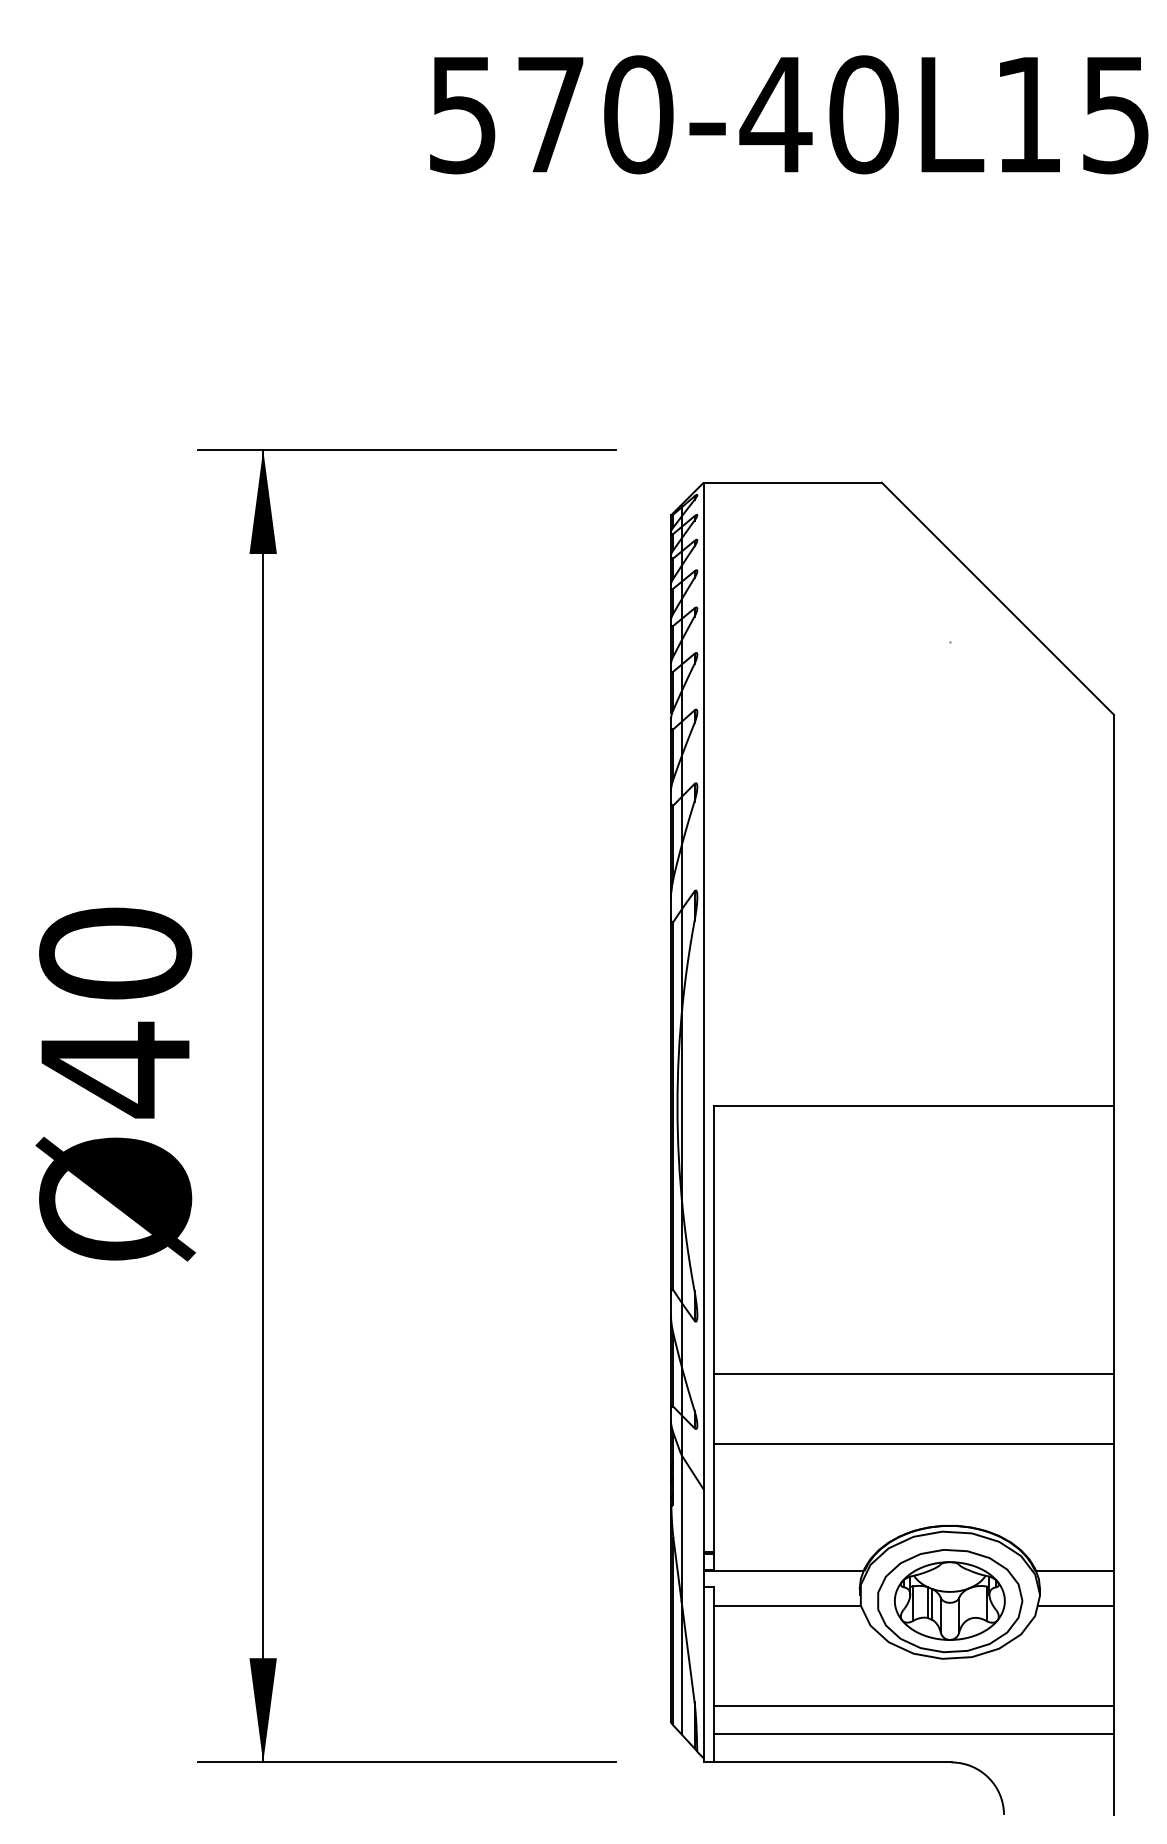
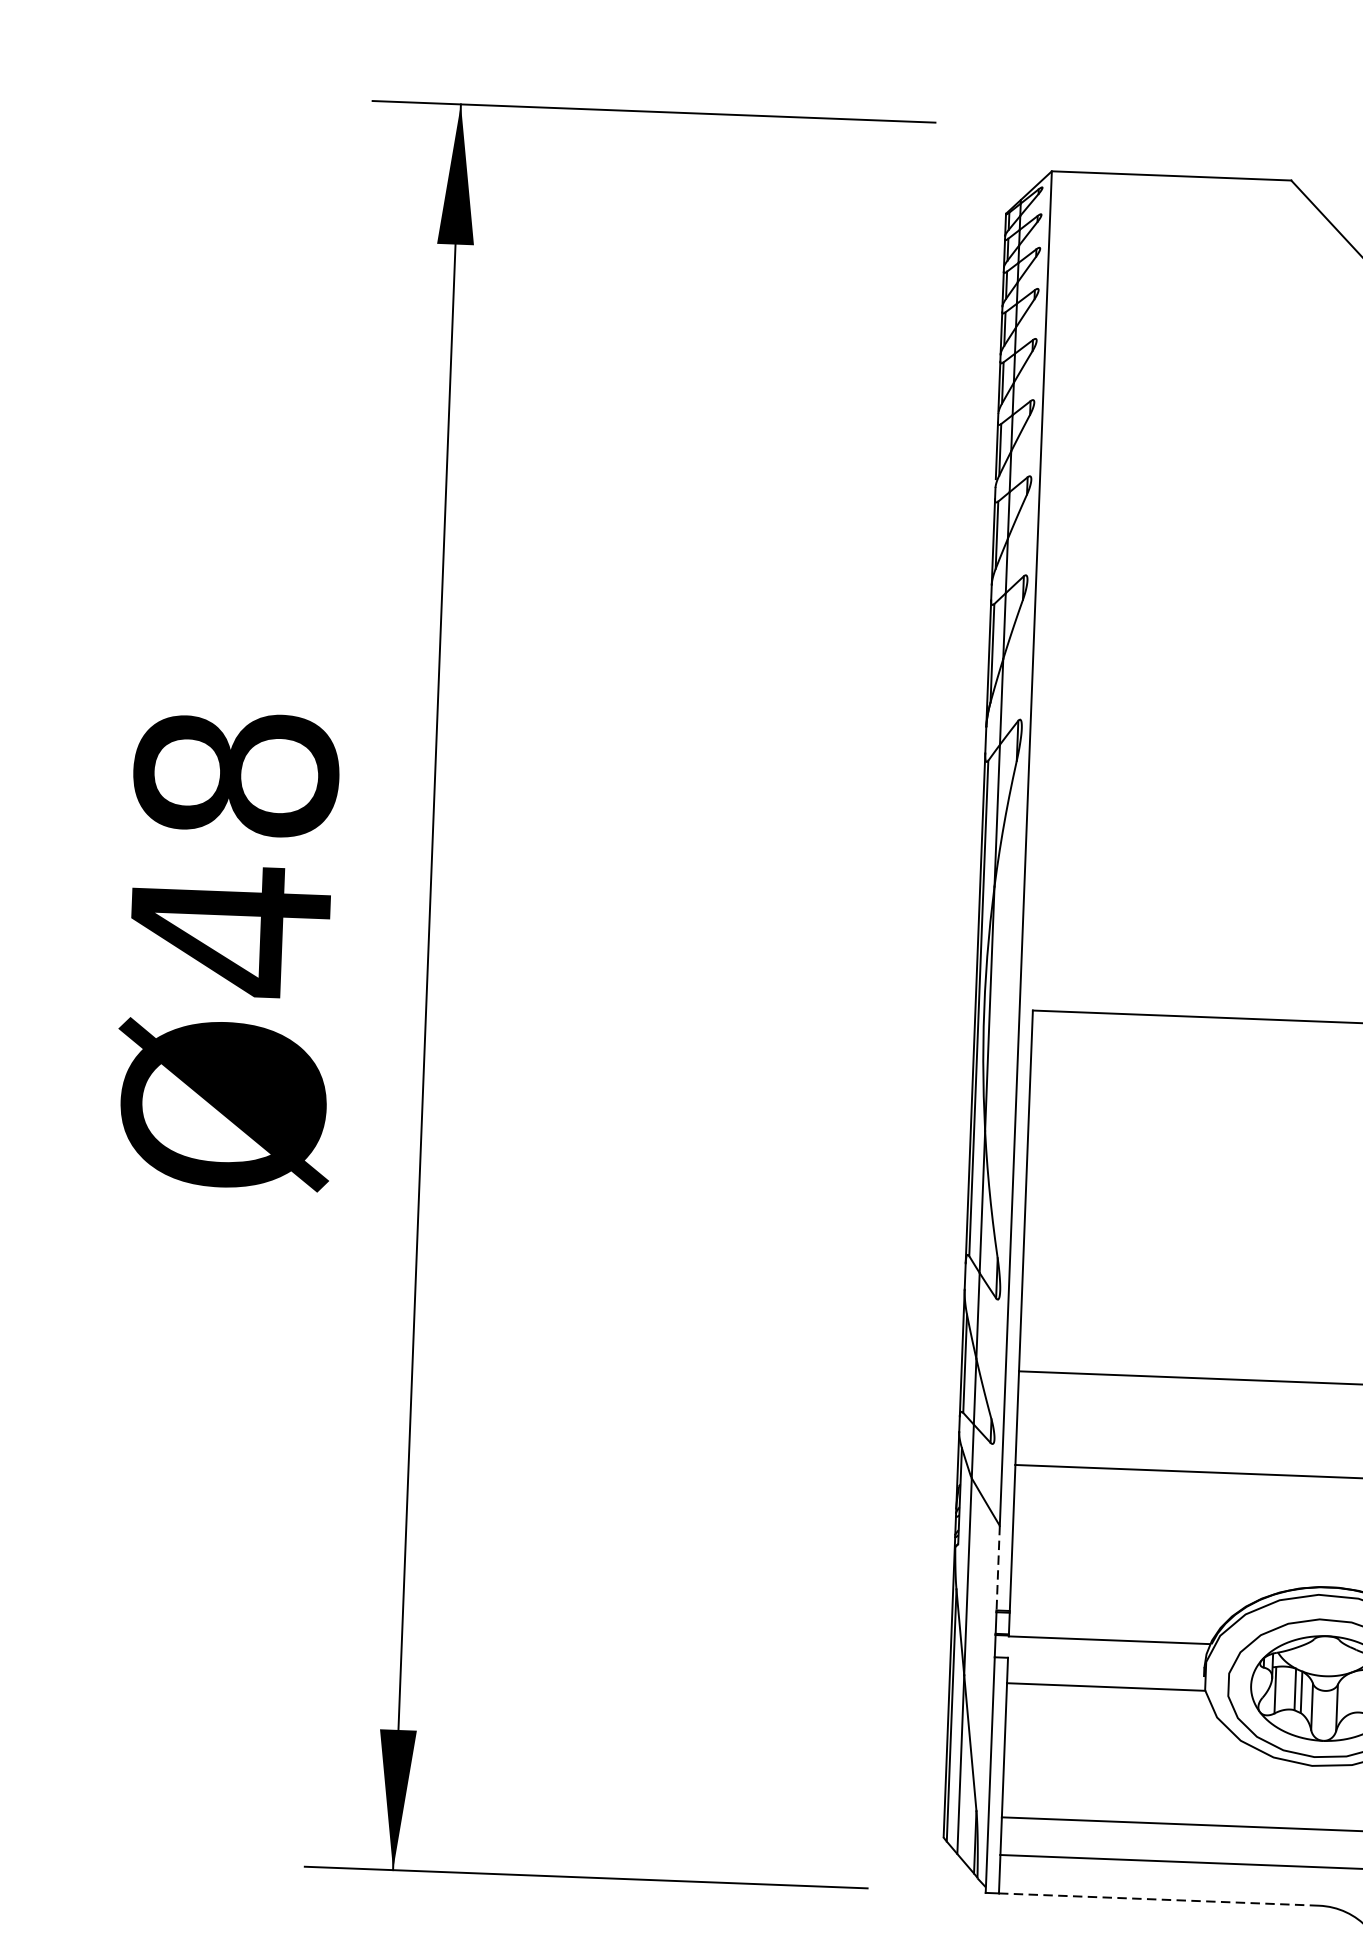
text: (115, 953) -> (236, 774), Ø40 -> Ø48
line: (703, 1521) -> (997, 1568), solid -> dashed
line: (832, 1762) -> (1158, 1899), solid -> dashed

